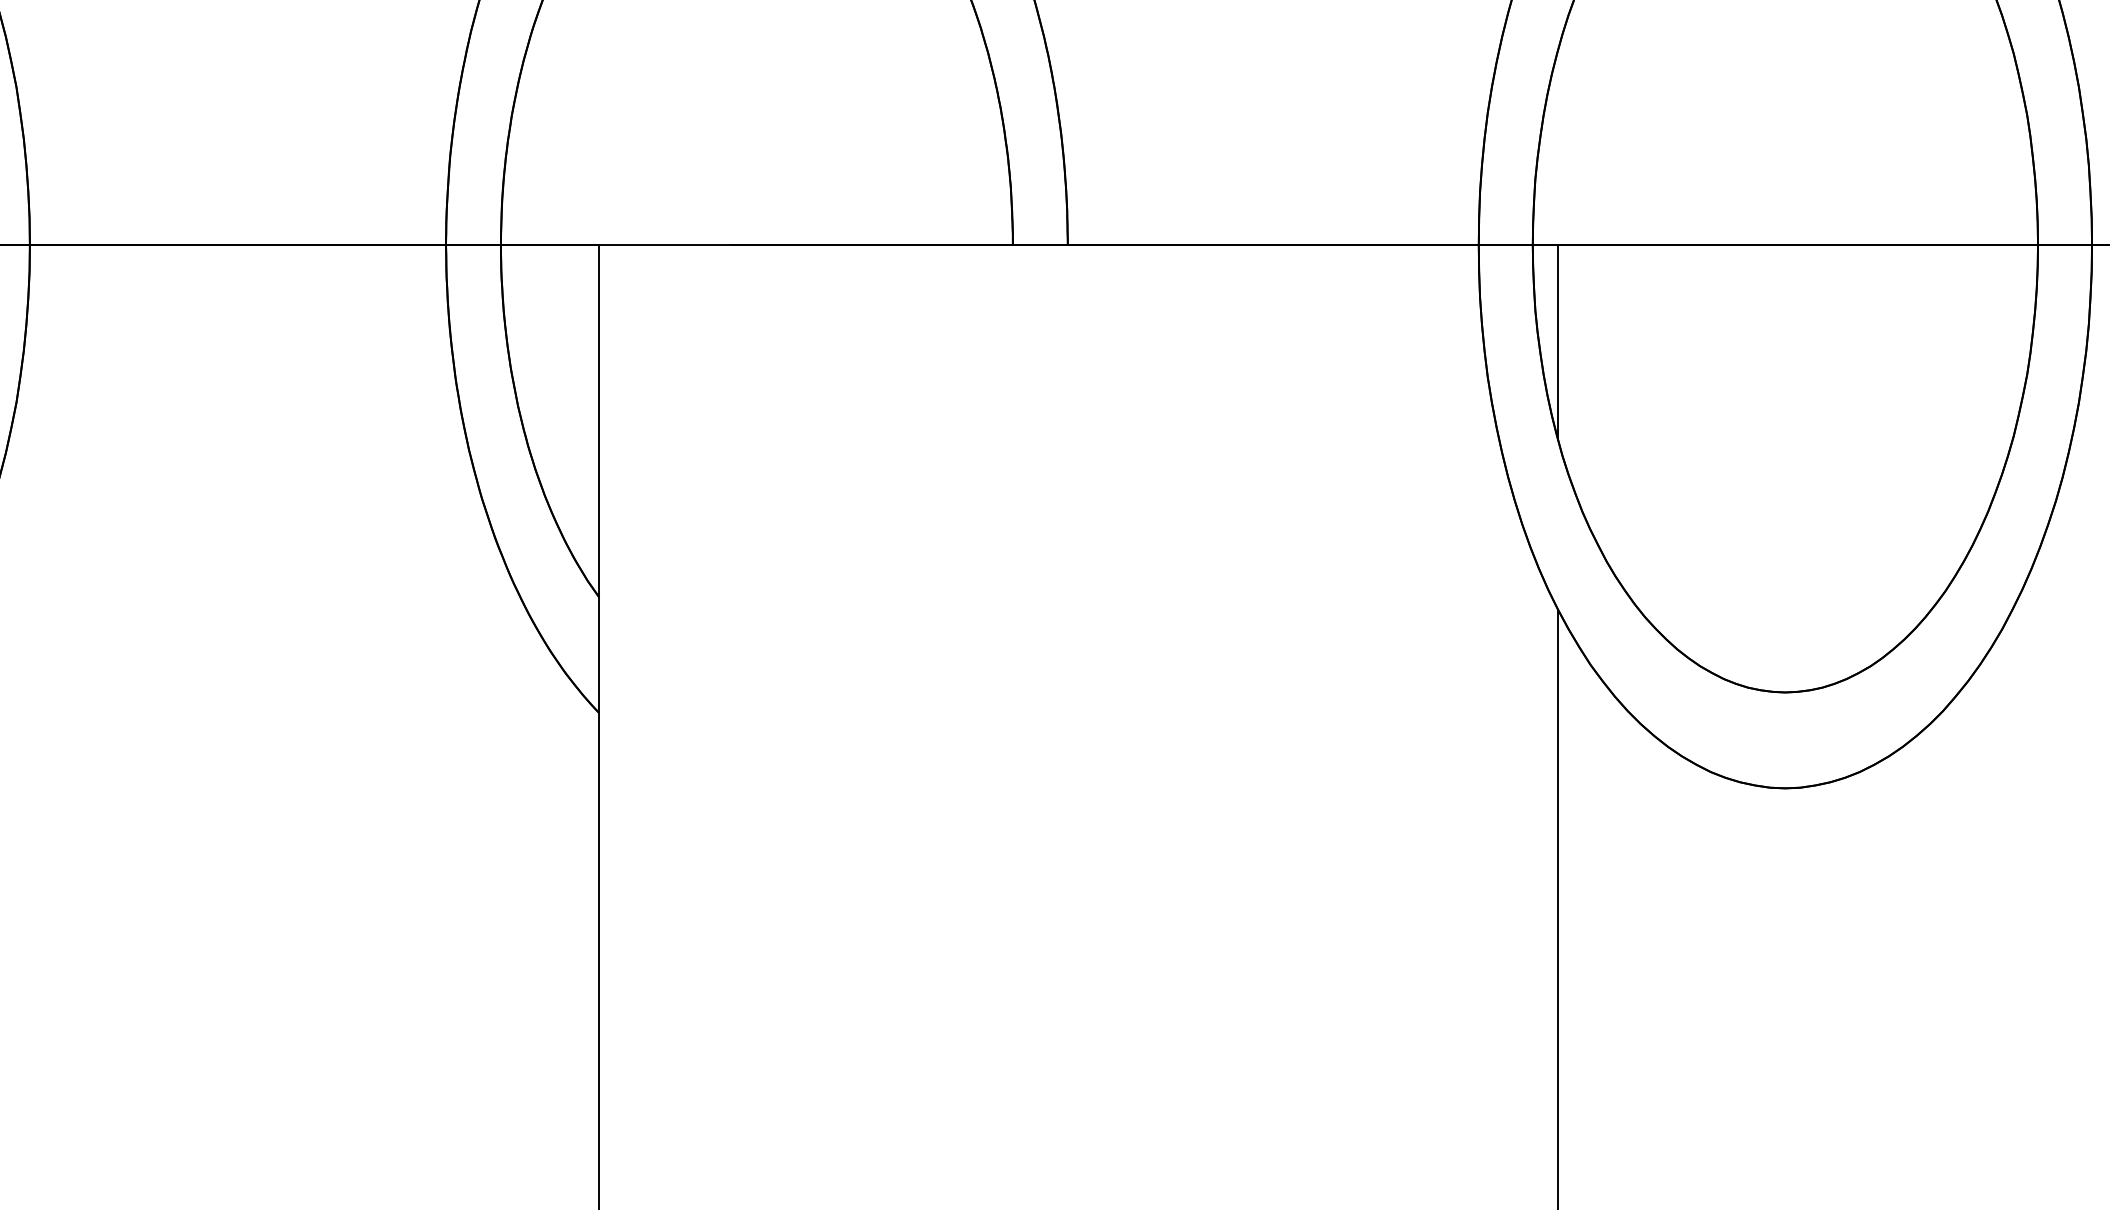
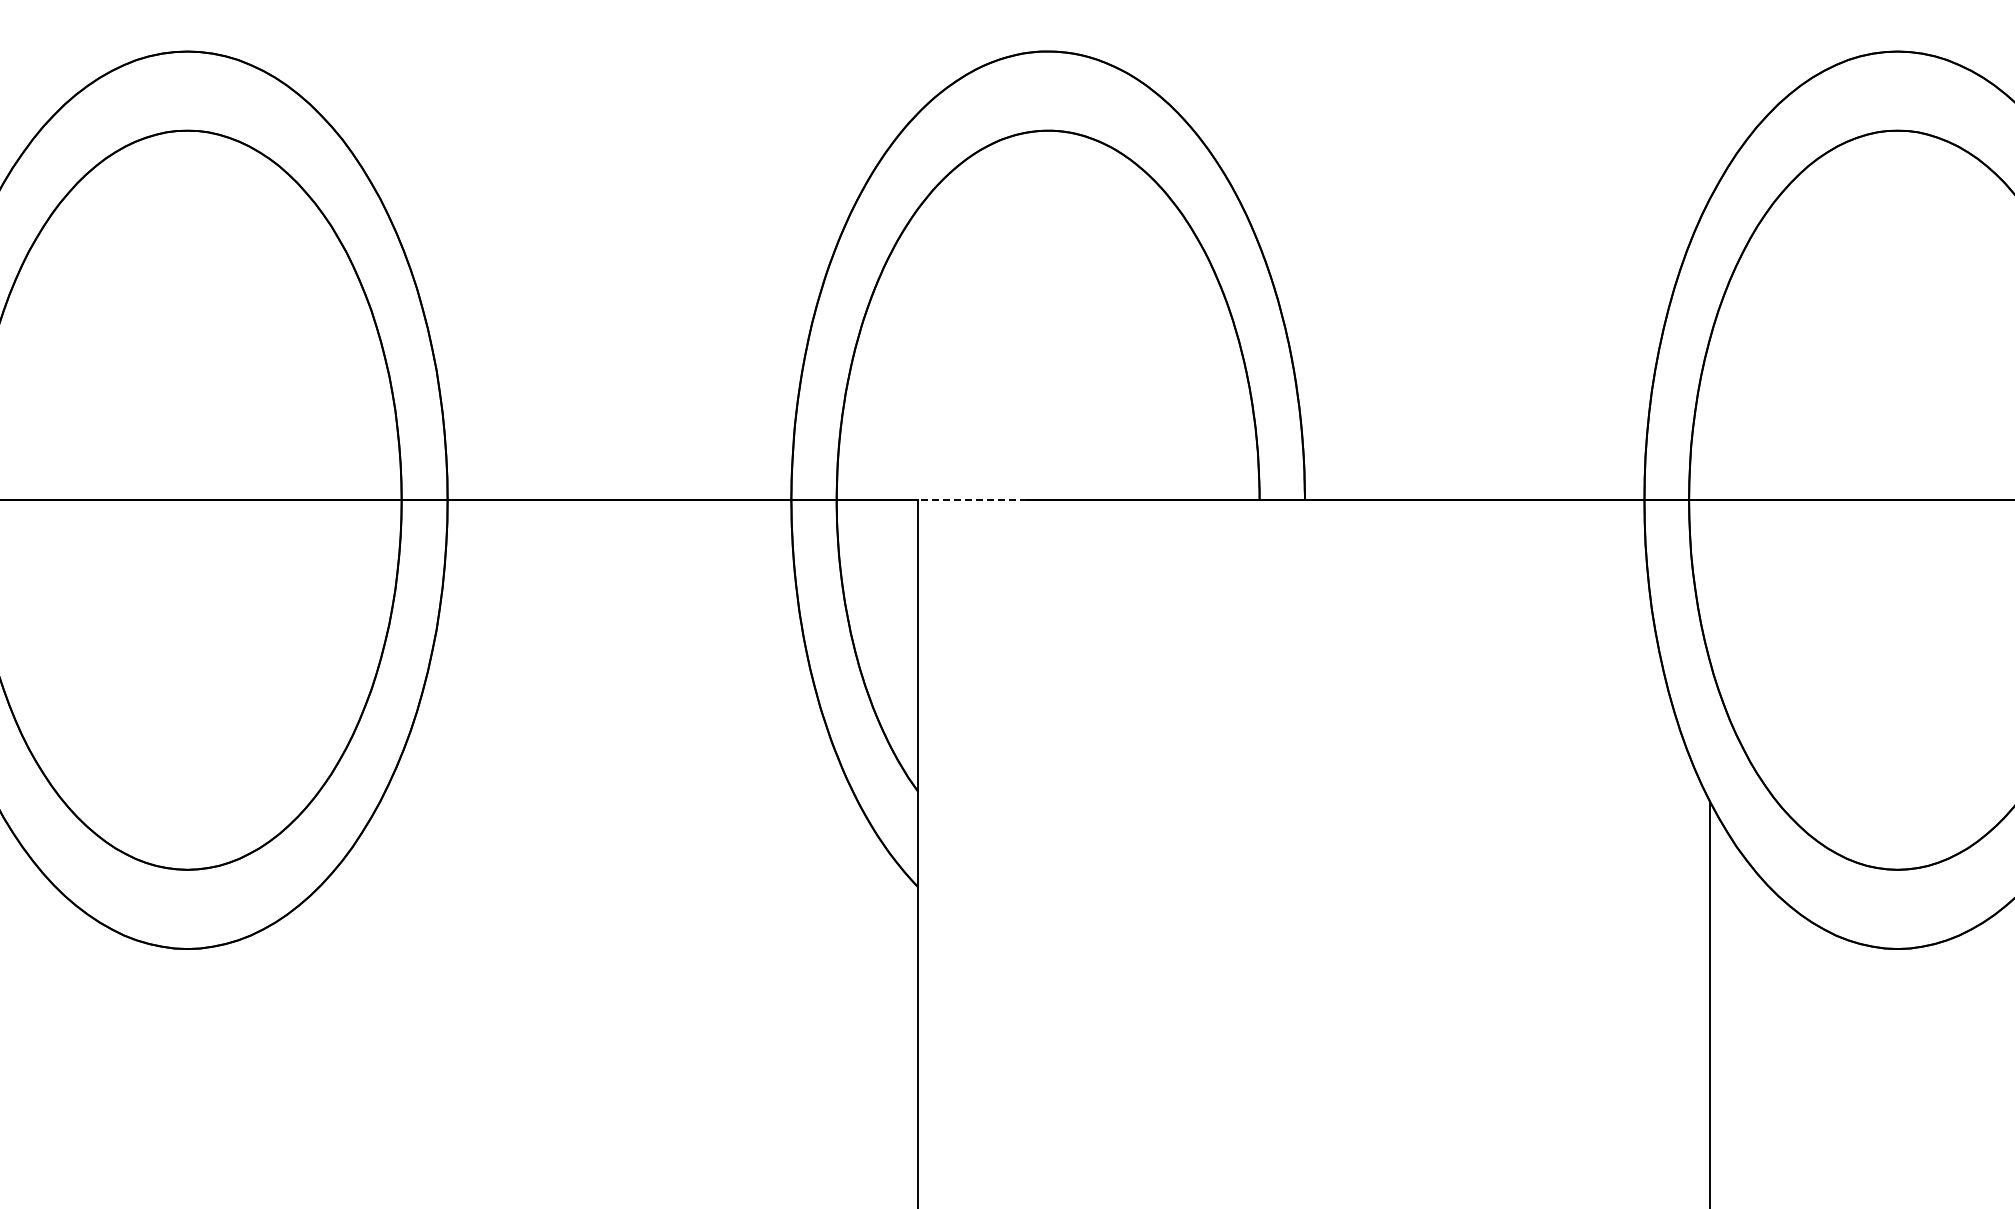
line: (665, 245) -> (972, 500), solid -> dashed
line: (1558, 342) -> (1710, 580), removed

